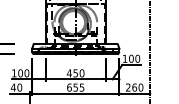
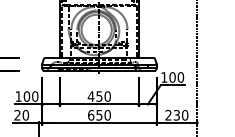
text: (81, 86) -> (107, 114), 655 -> 650
text: (134, 86) -> (176, 114), 260 -> 230
text: (13, 87) -> (17, 115), 40 -> 20

